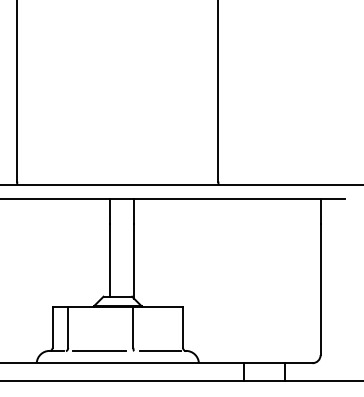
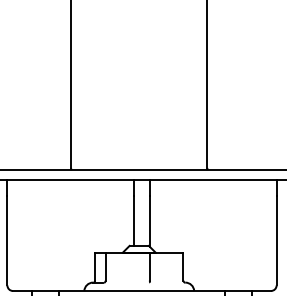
line: (100, 350) -> (127, 282), removed
line: (159, 350) -> (167, 282), removed

